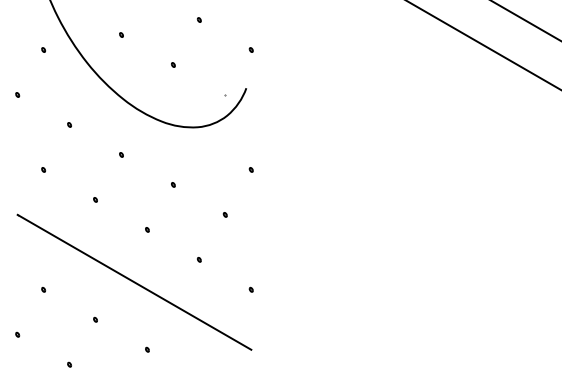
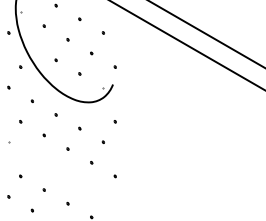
line: (133, 281) -> (61, 172), removed

